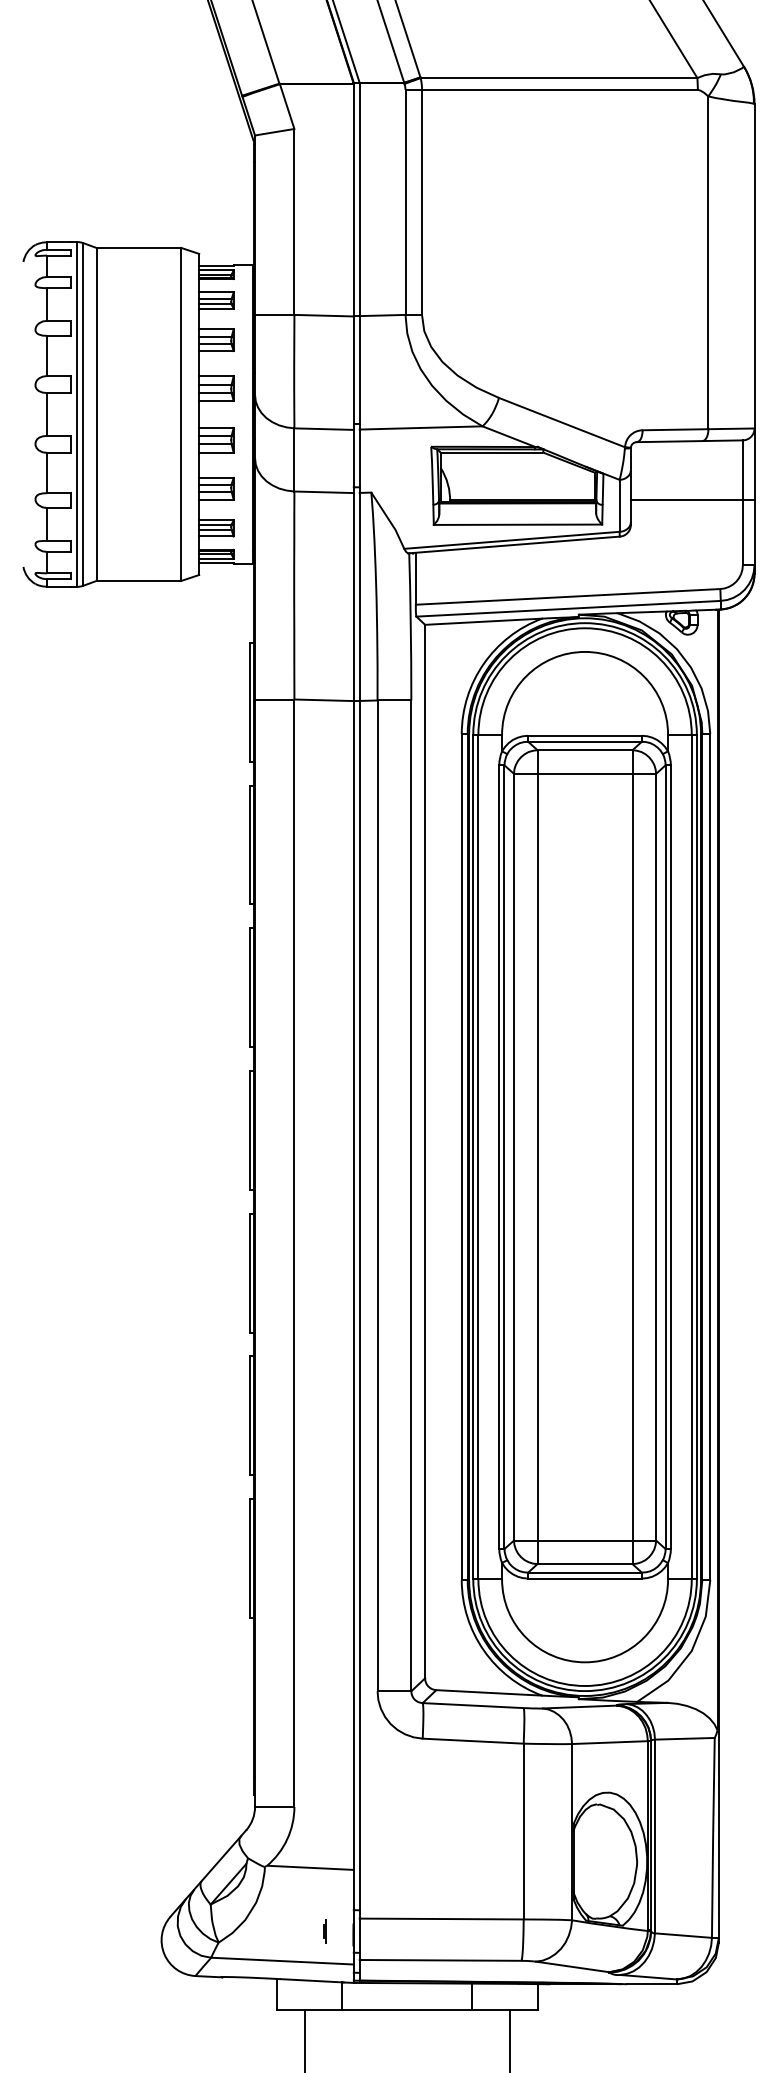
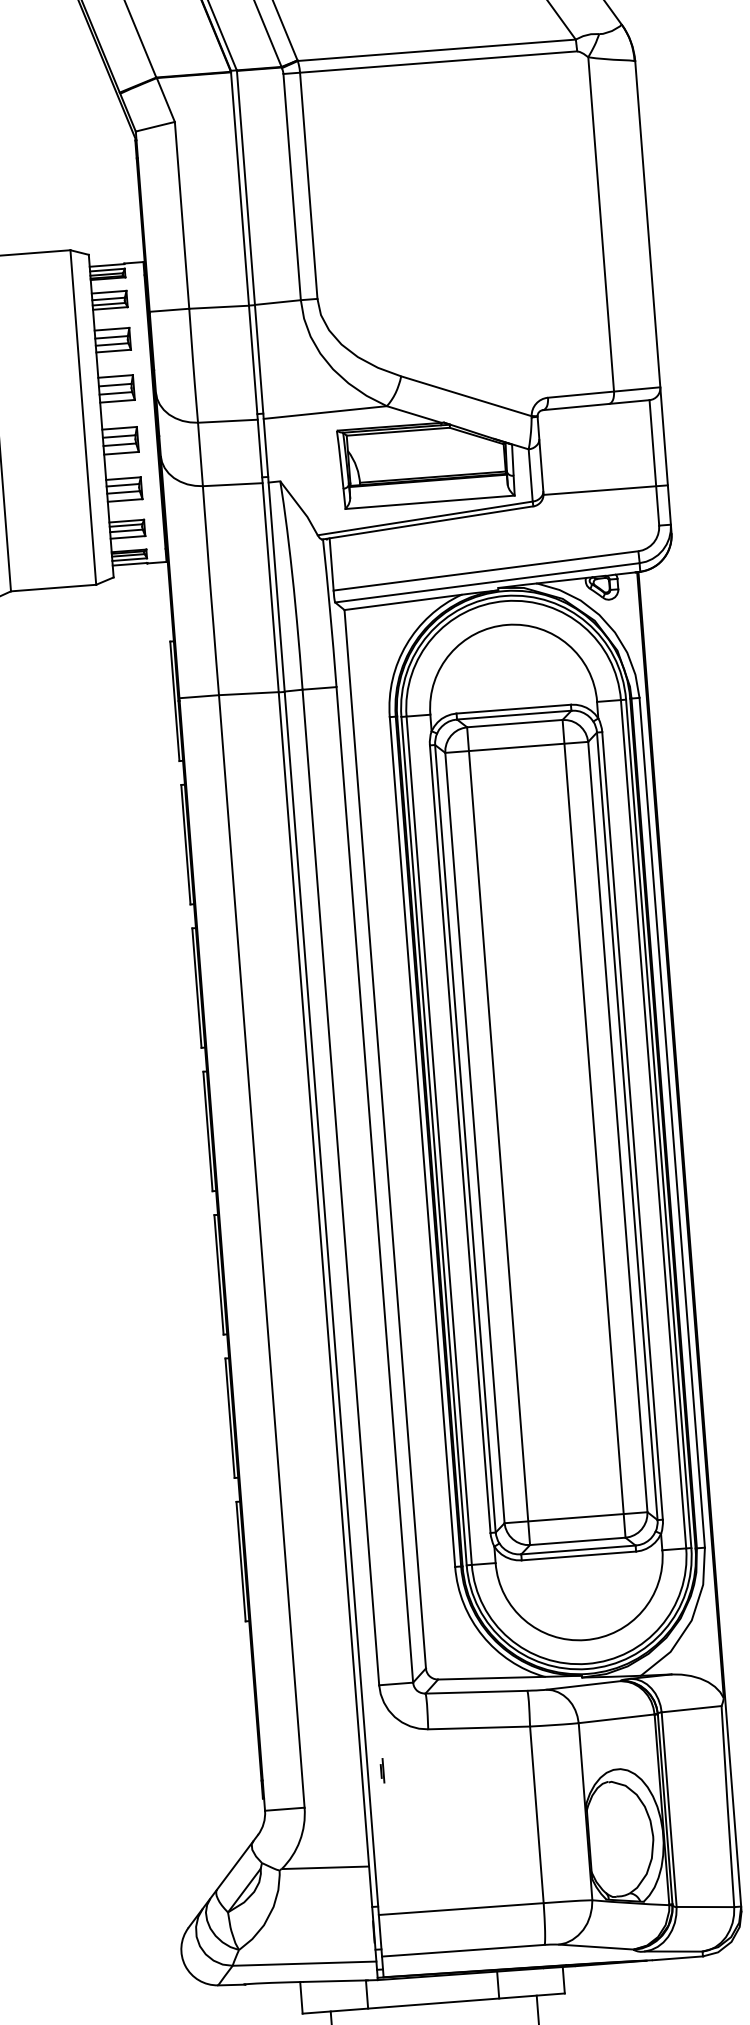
line: (692, 500) -> (605, 490), moved
line: (324, 1931) -> (381, 1771), moved

